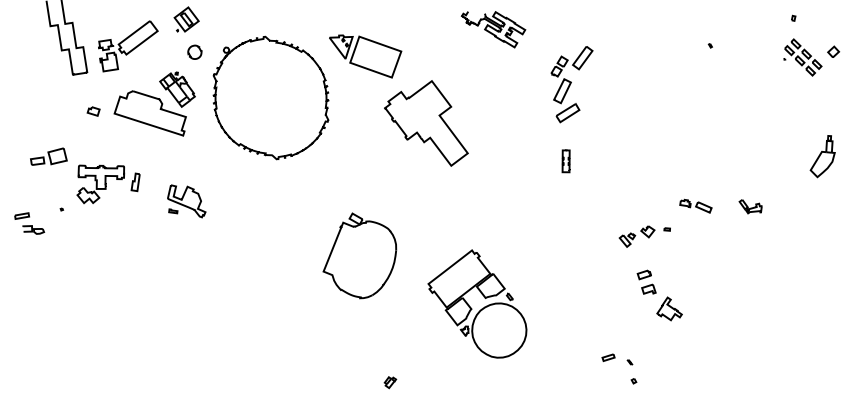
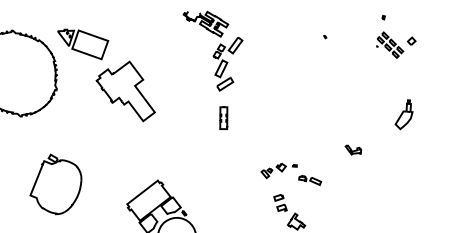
curve: (493, 29) -> (205, 24), moved
part: (566, 160) -> (224, 117), size x1.43
part: (695, 205) -> (309, 179), moved
part: (359, 255) -> (55, 184), moved

